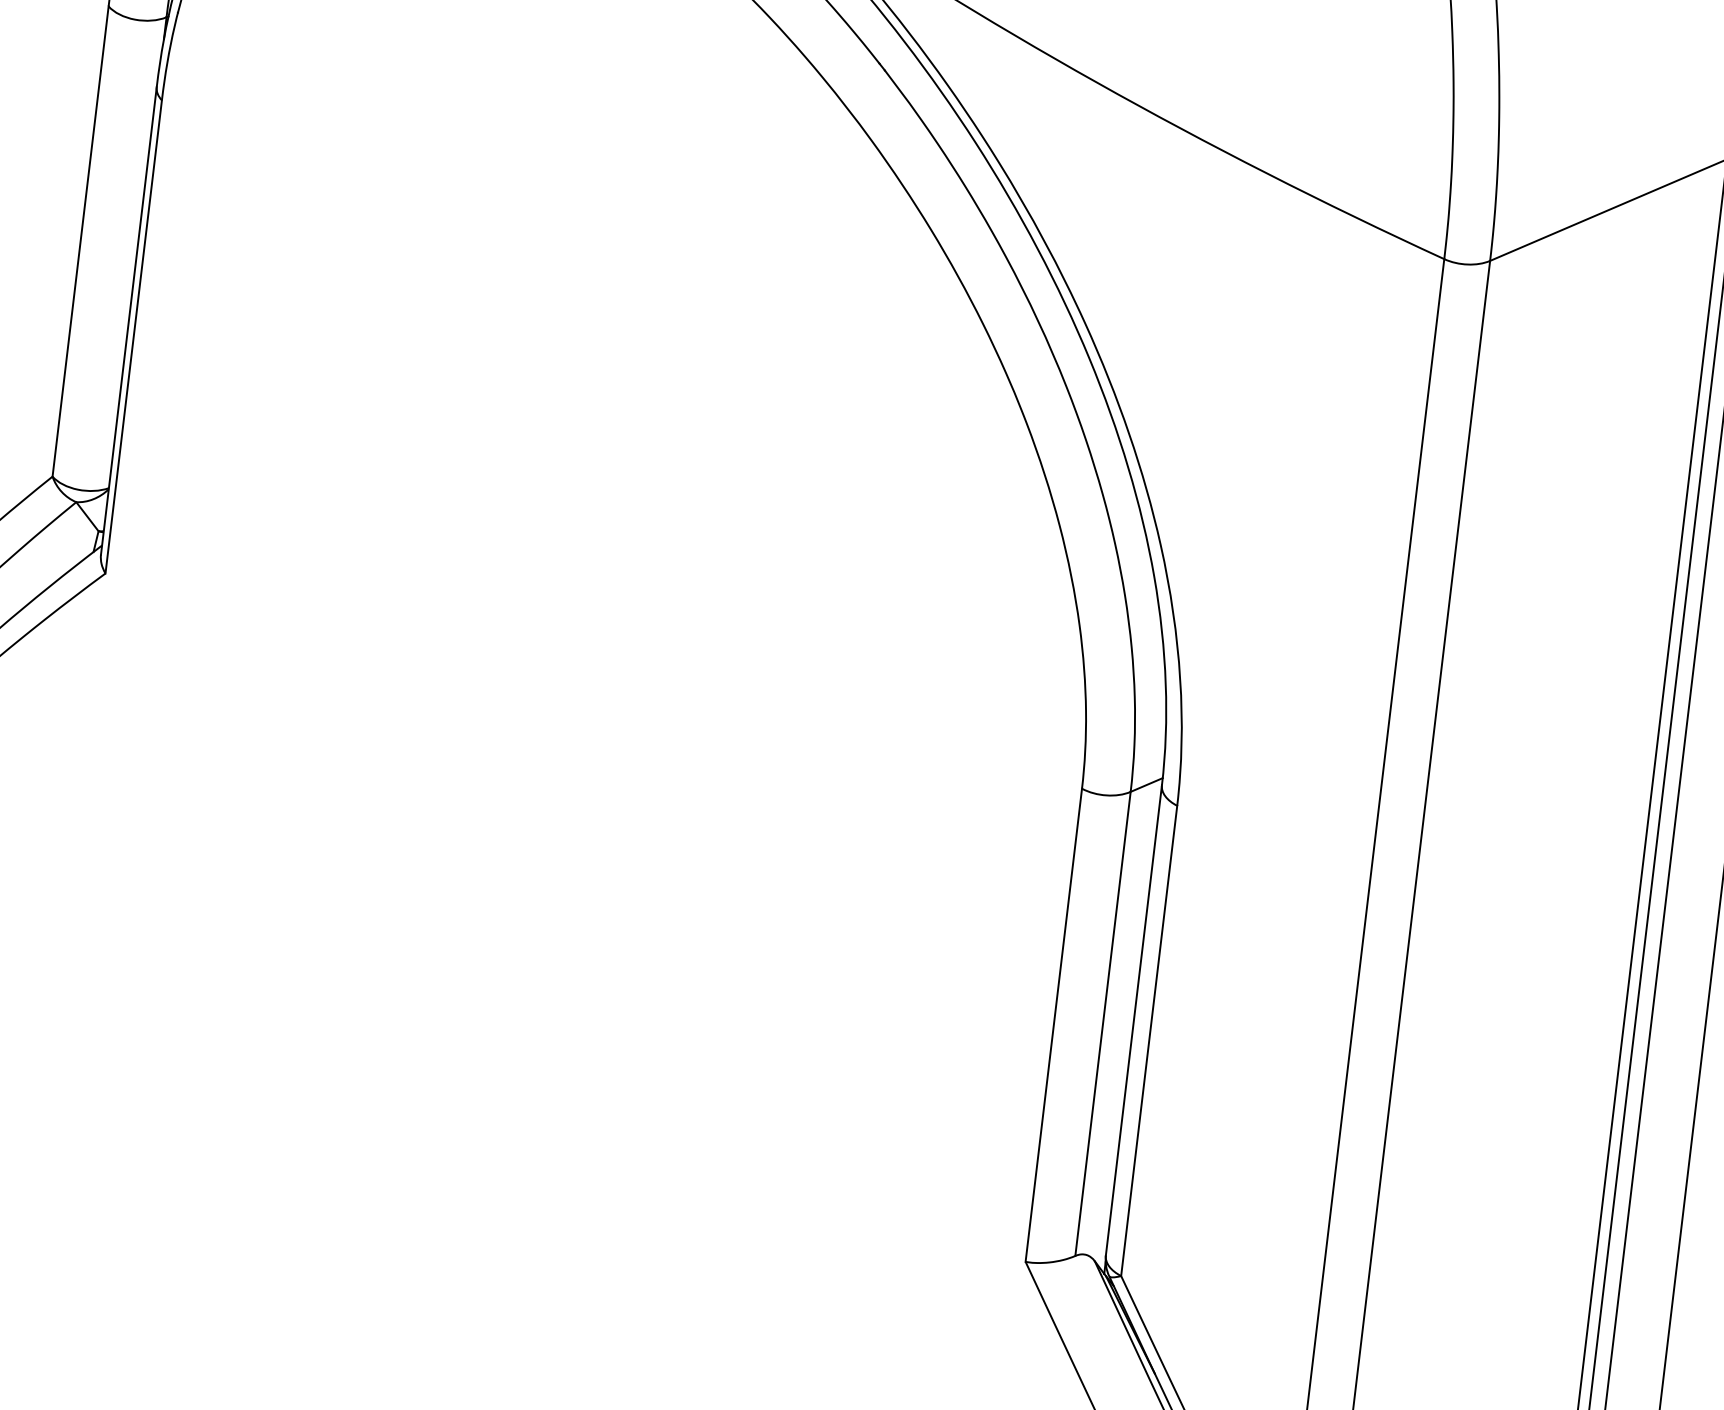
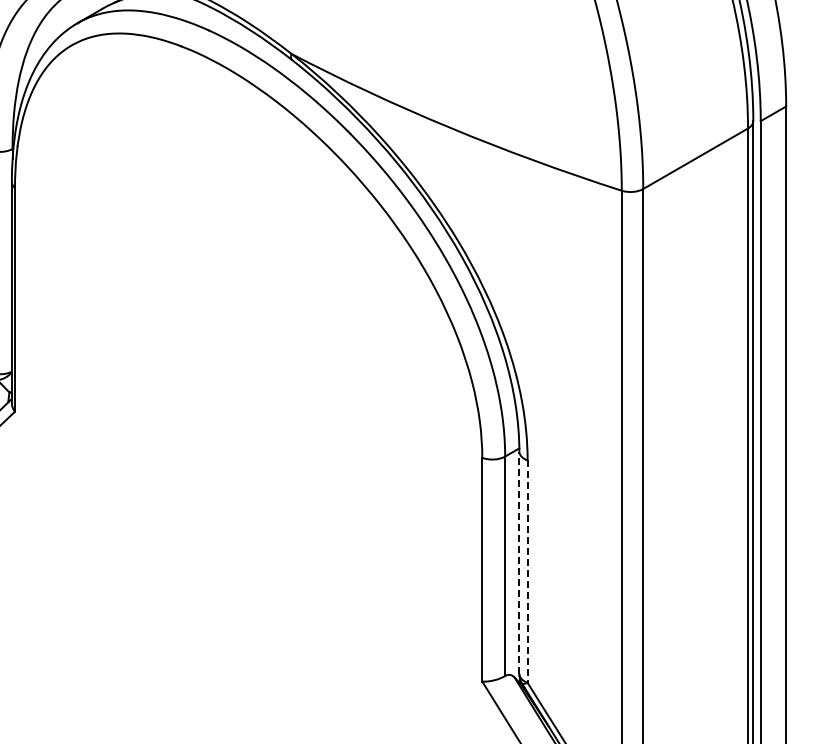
line: (1134, 1019) -> (519, 562), solid -> dashed
line: (1148, 1042) -> (527, 572), solid -> dashed

